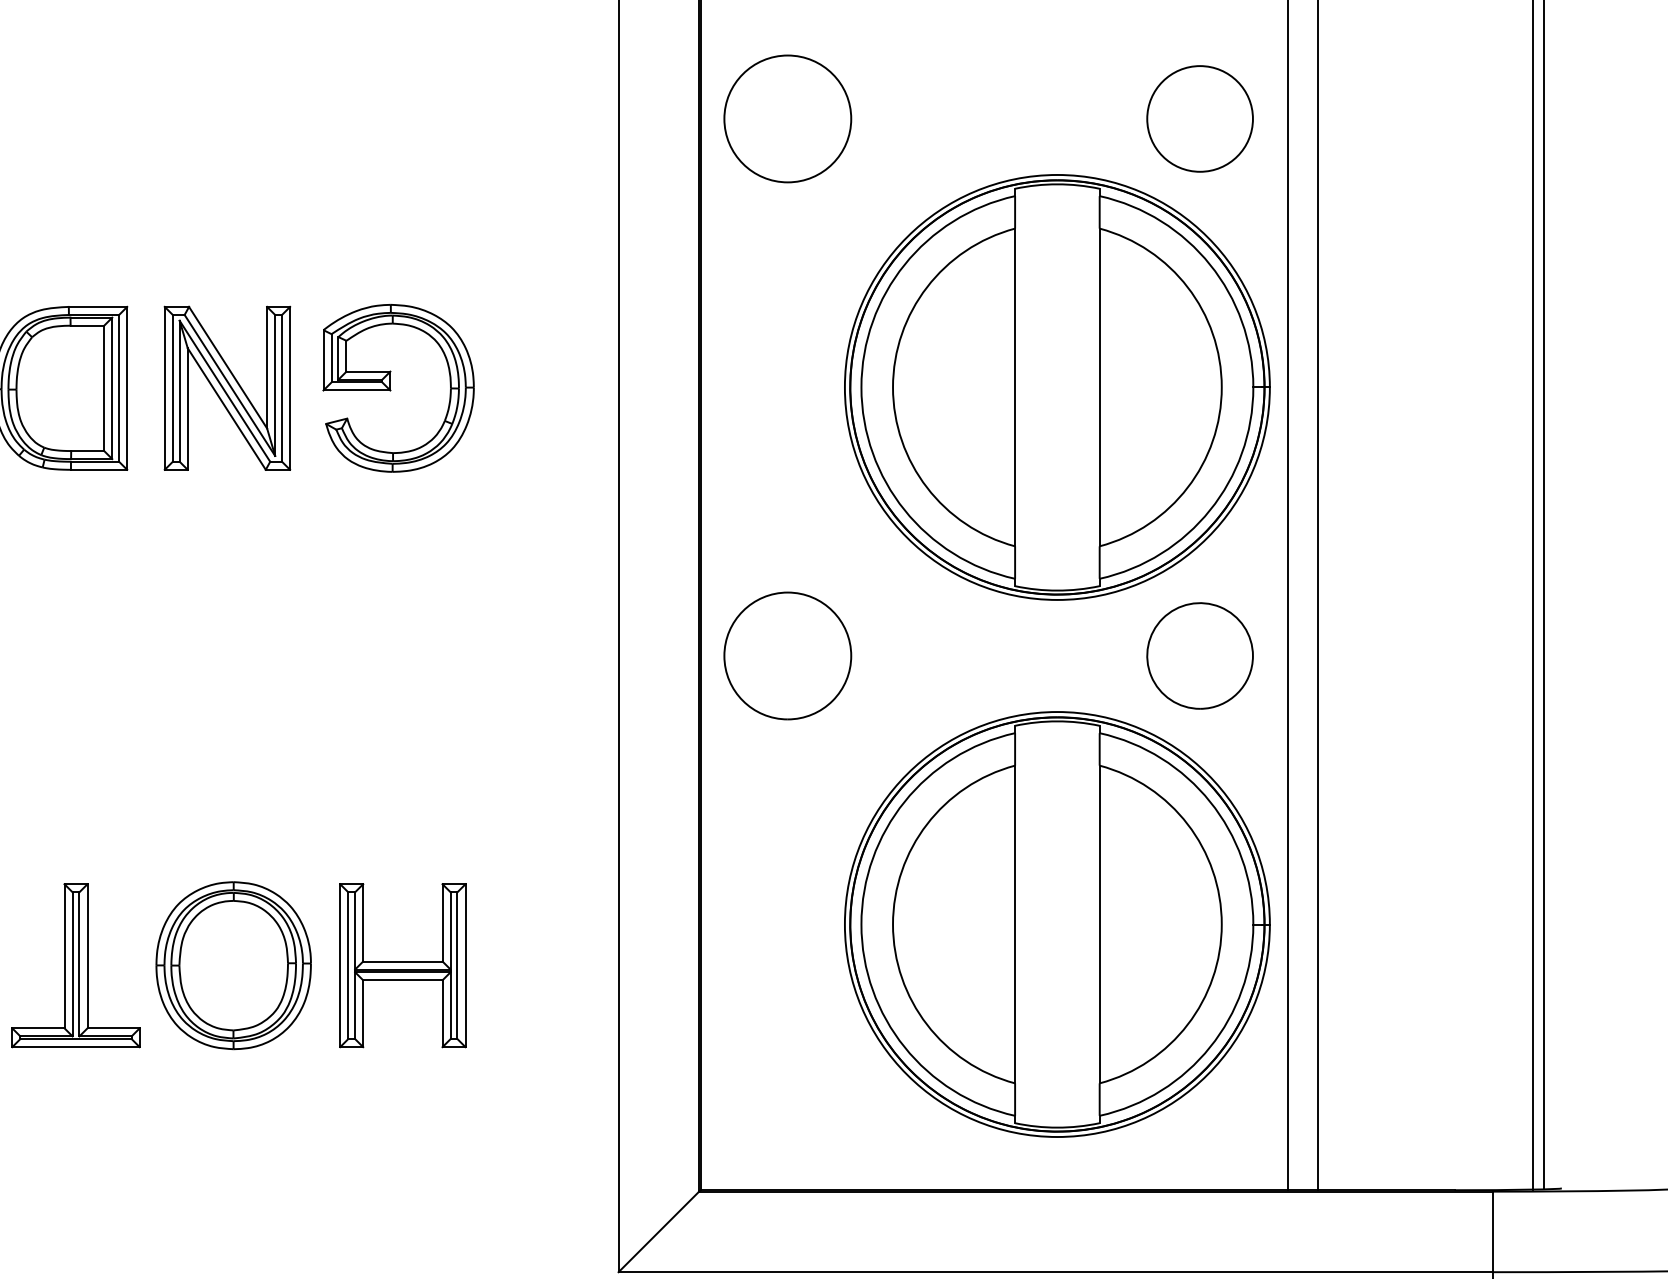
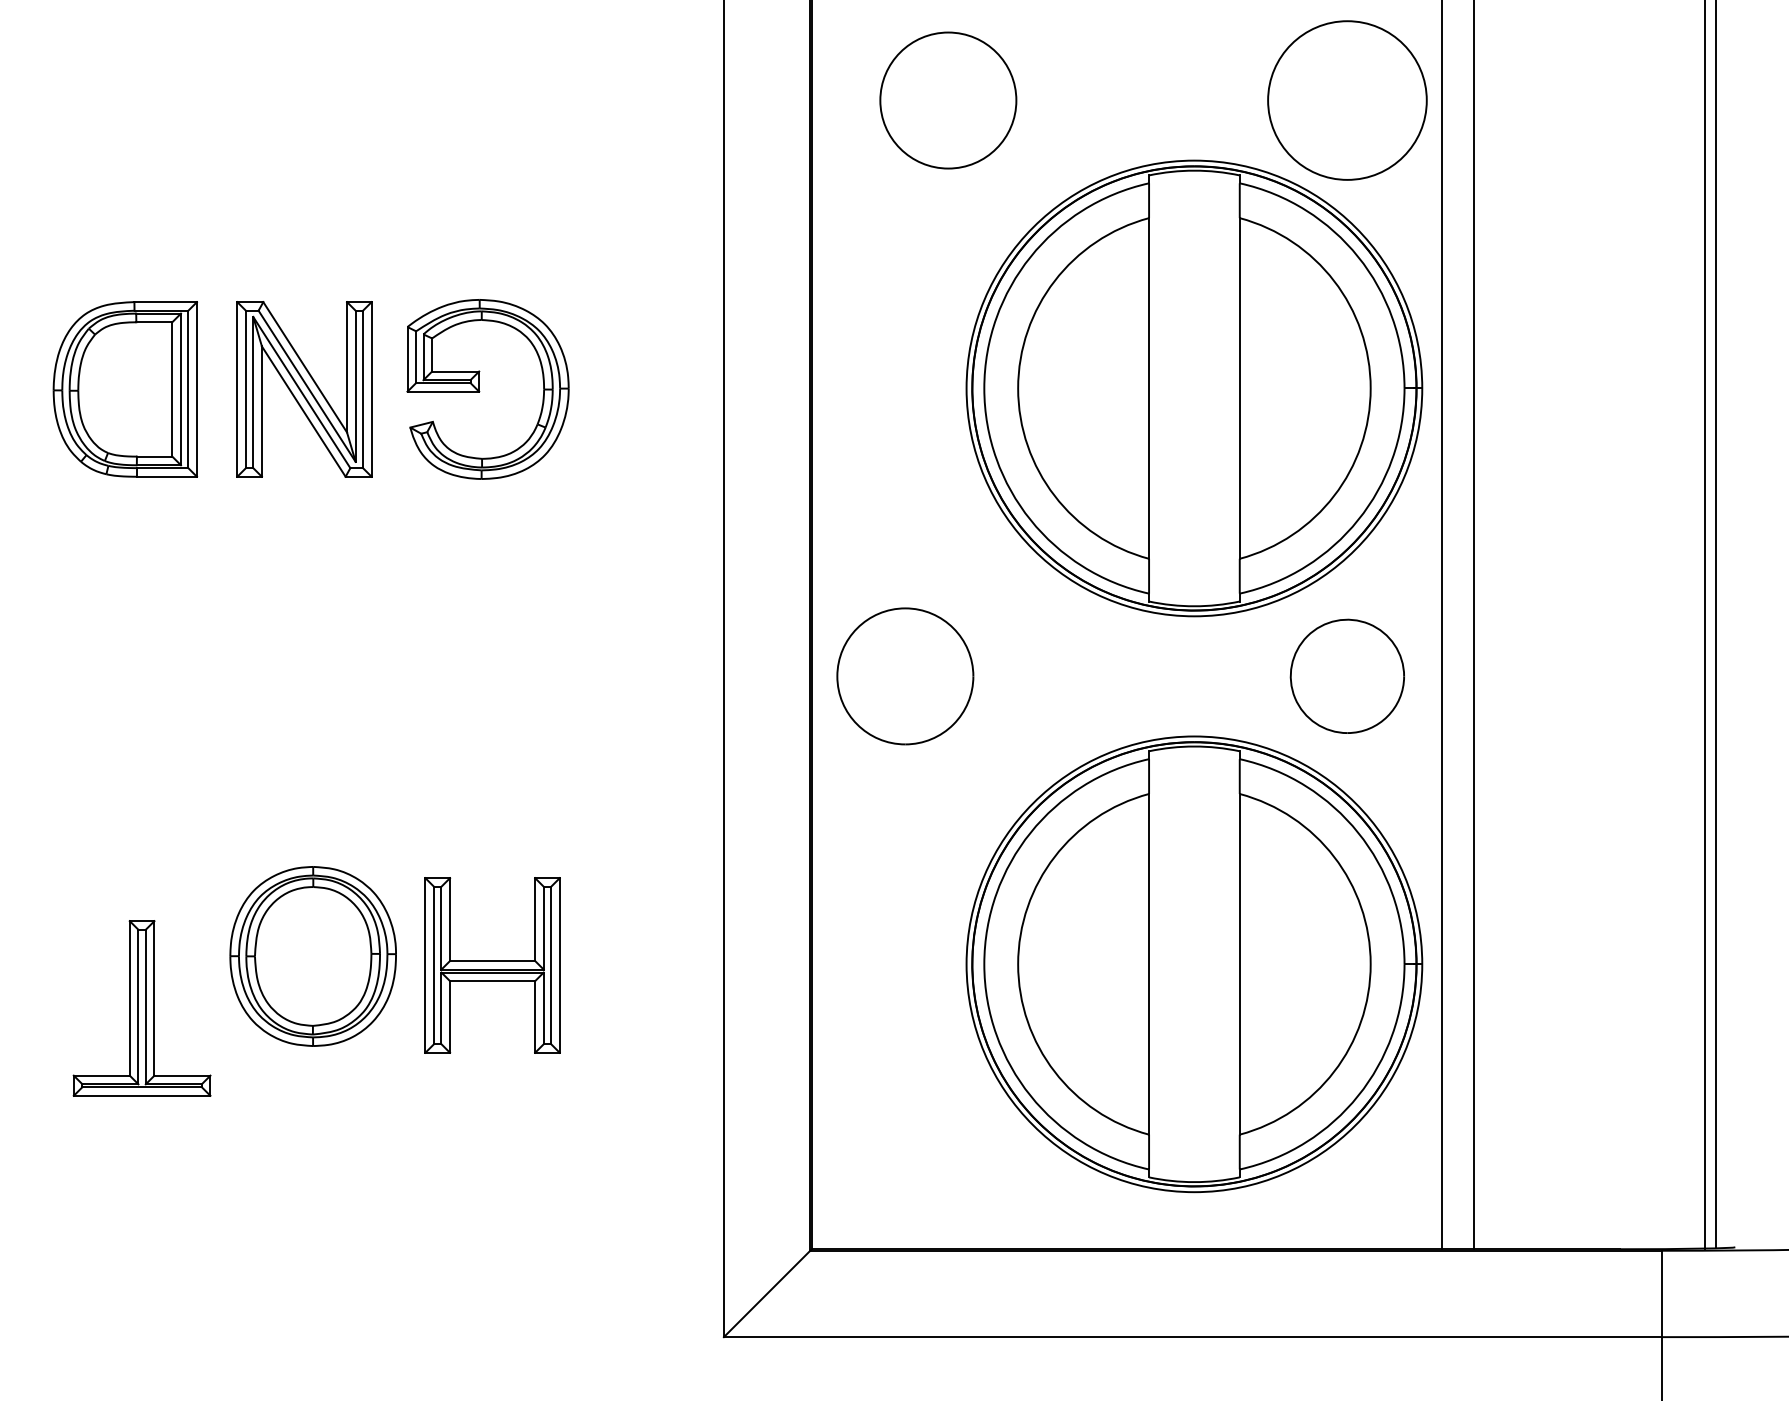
circle: (787, 118) -> (948, 100), moved
circle: (1200, 118) -> (1347, 100), size x1.4
part: (233, 965) -> (312, 956), moved
part: (402, 965) -> (492, 965), moved

